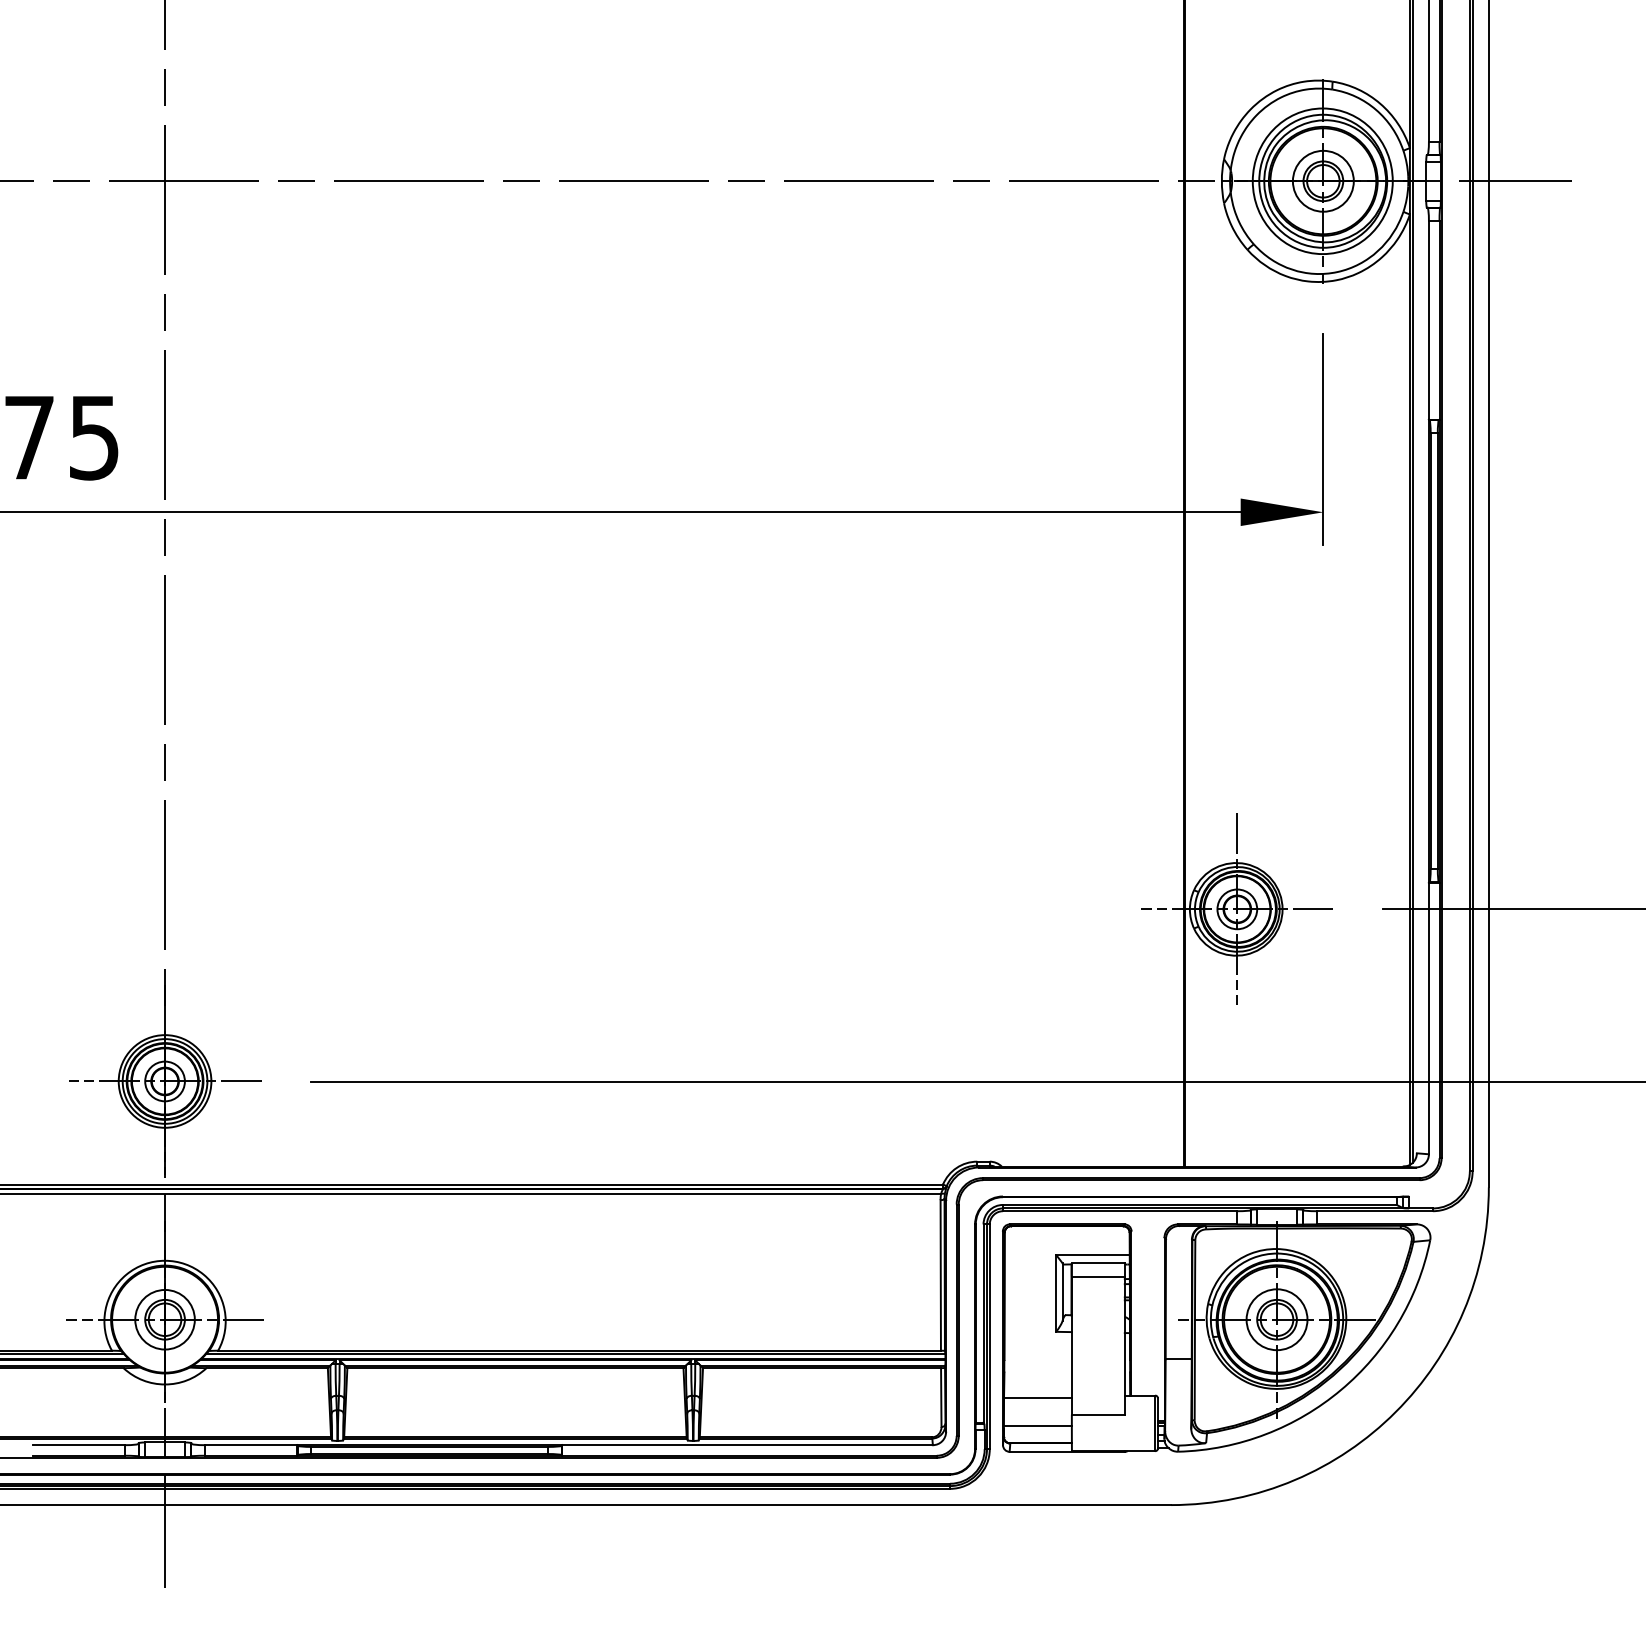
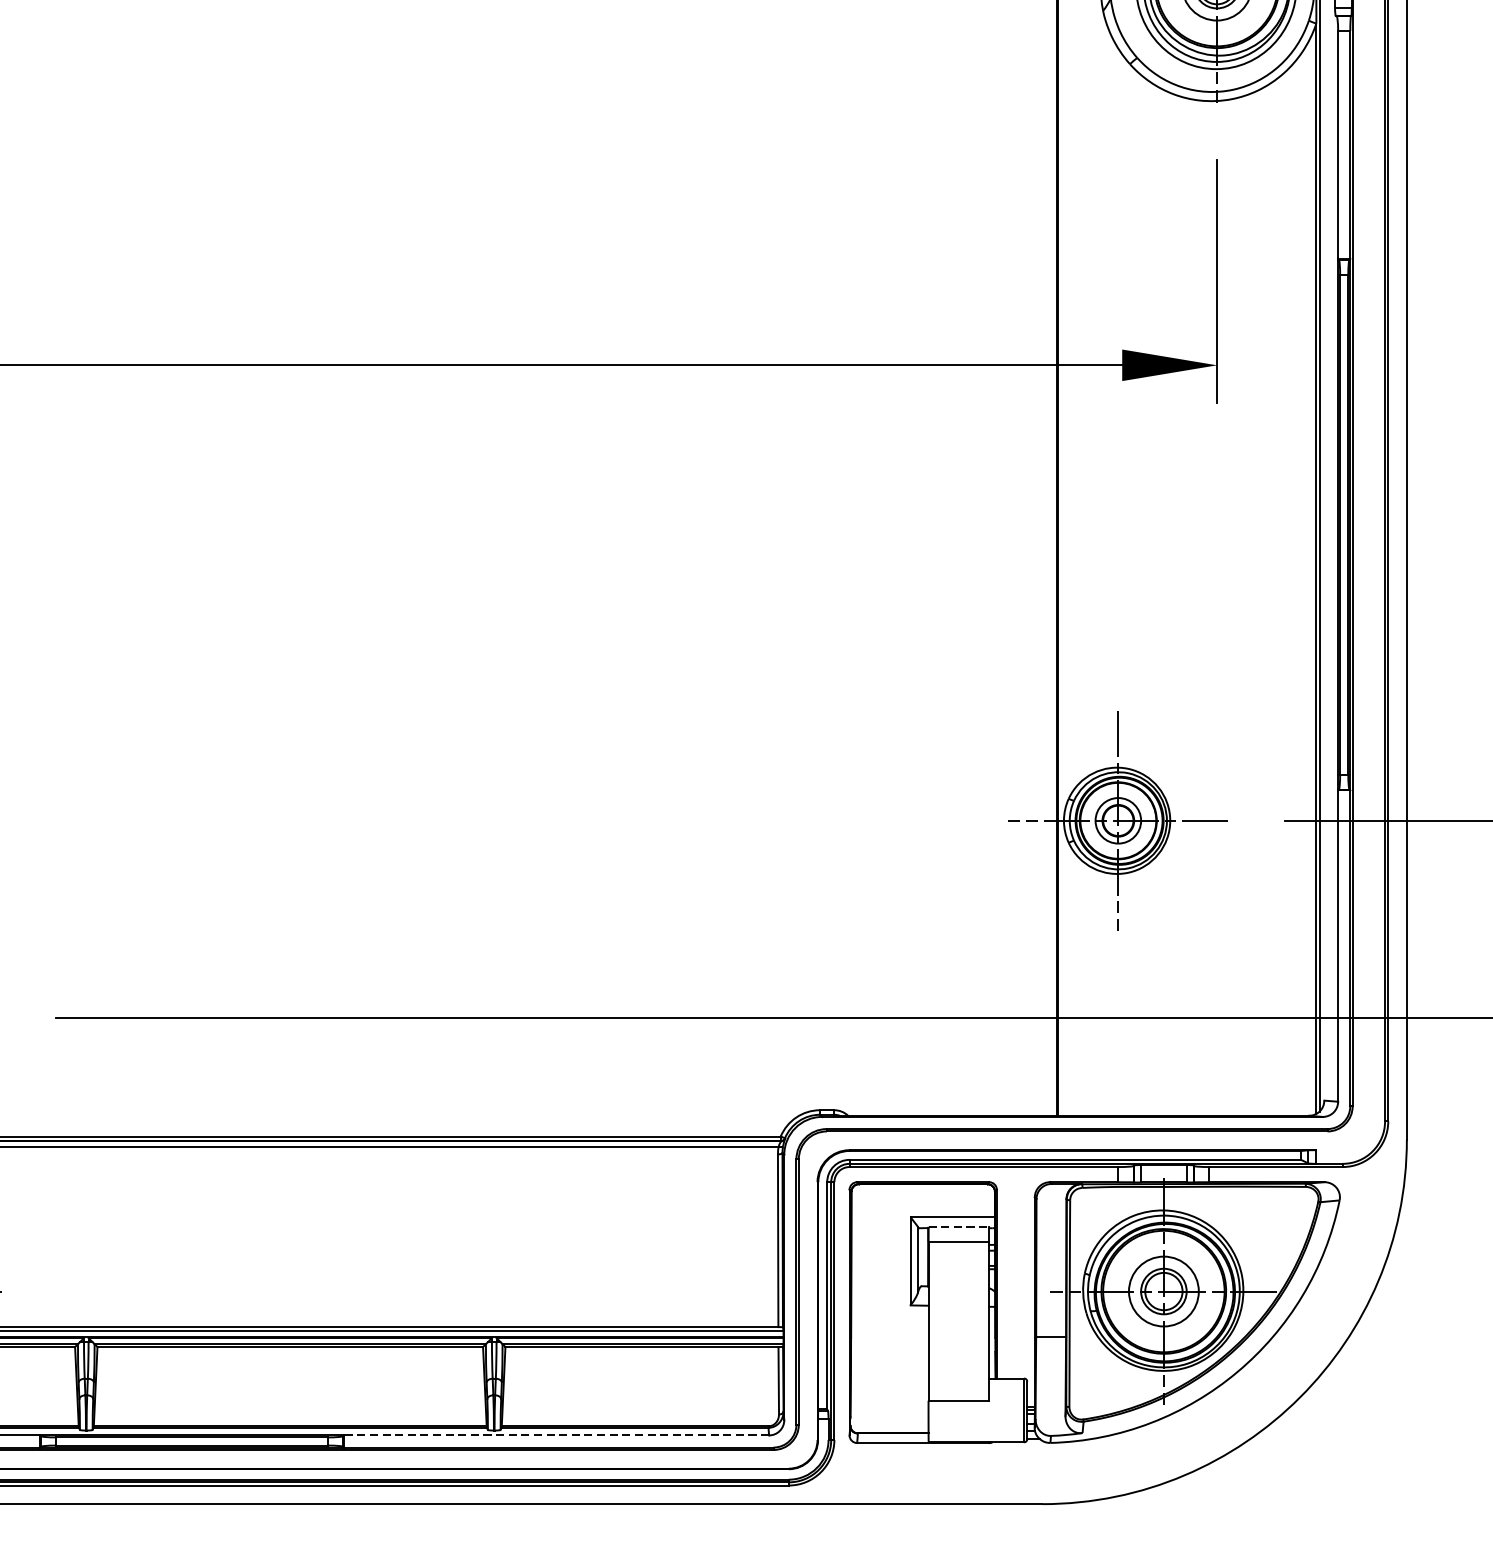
line: (1098, 1263) -> (959, 1227), solid -> dashed
line: (1037, 1398) -> (889, 1381), removed
line: (1037, 1426) -> (889, 1414), removed
line: (747, 1445) -> (556, 1435), solid -> dashed

